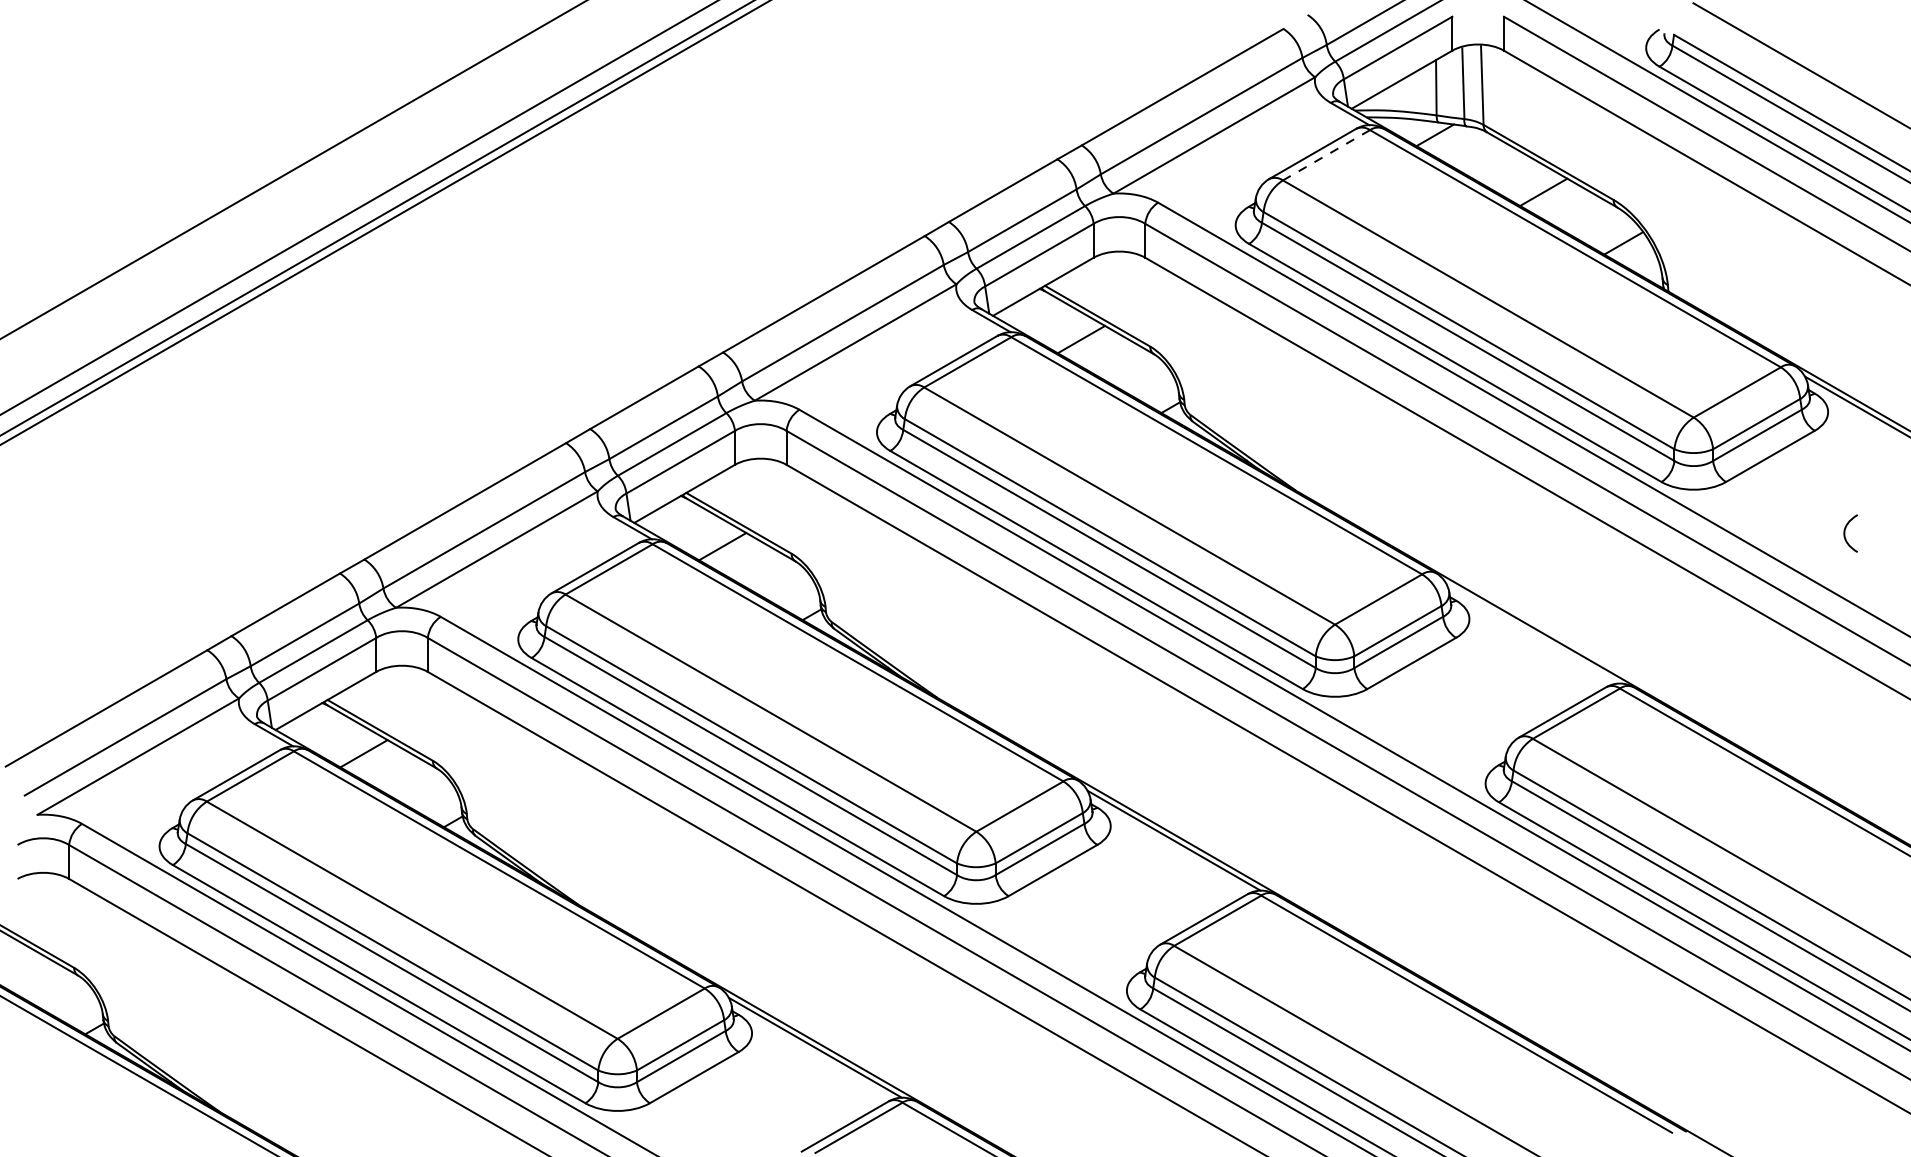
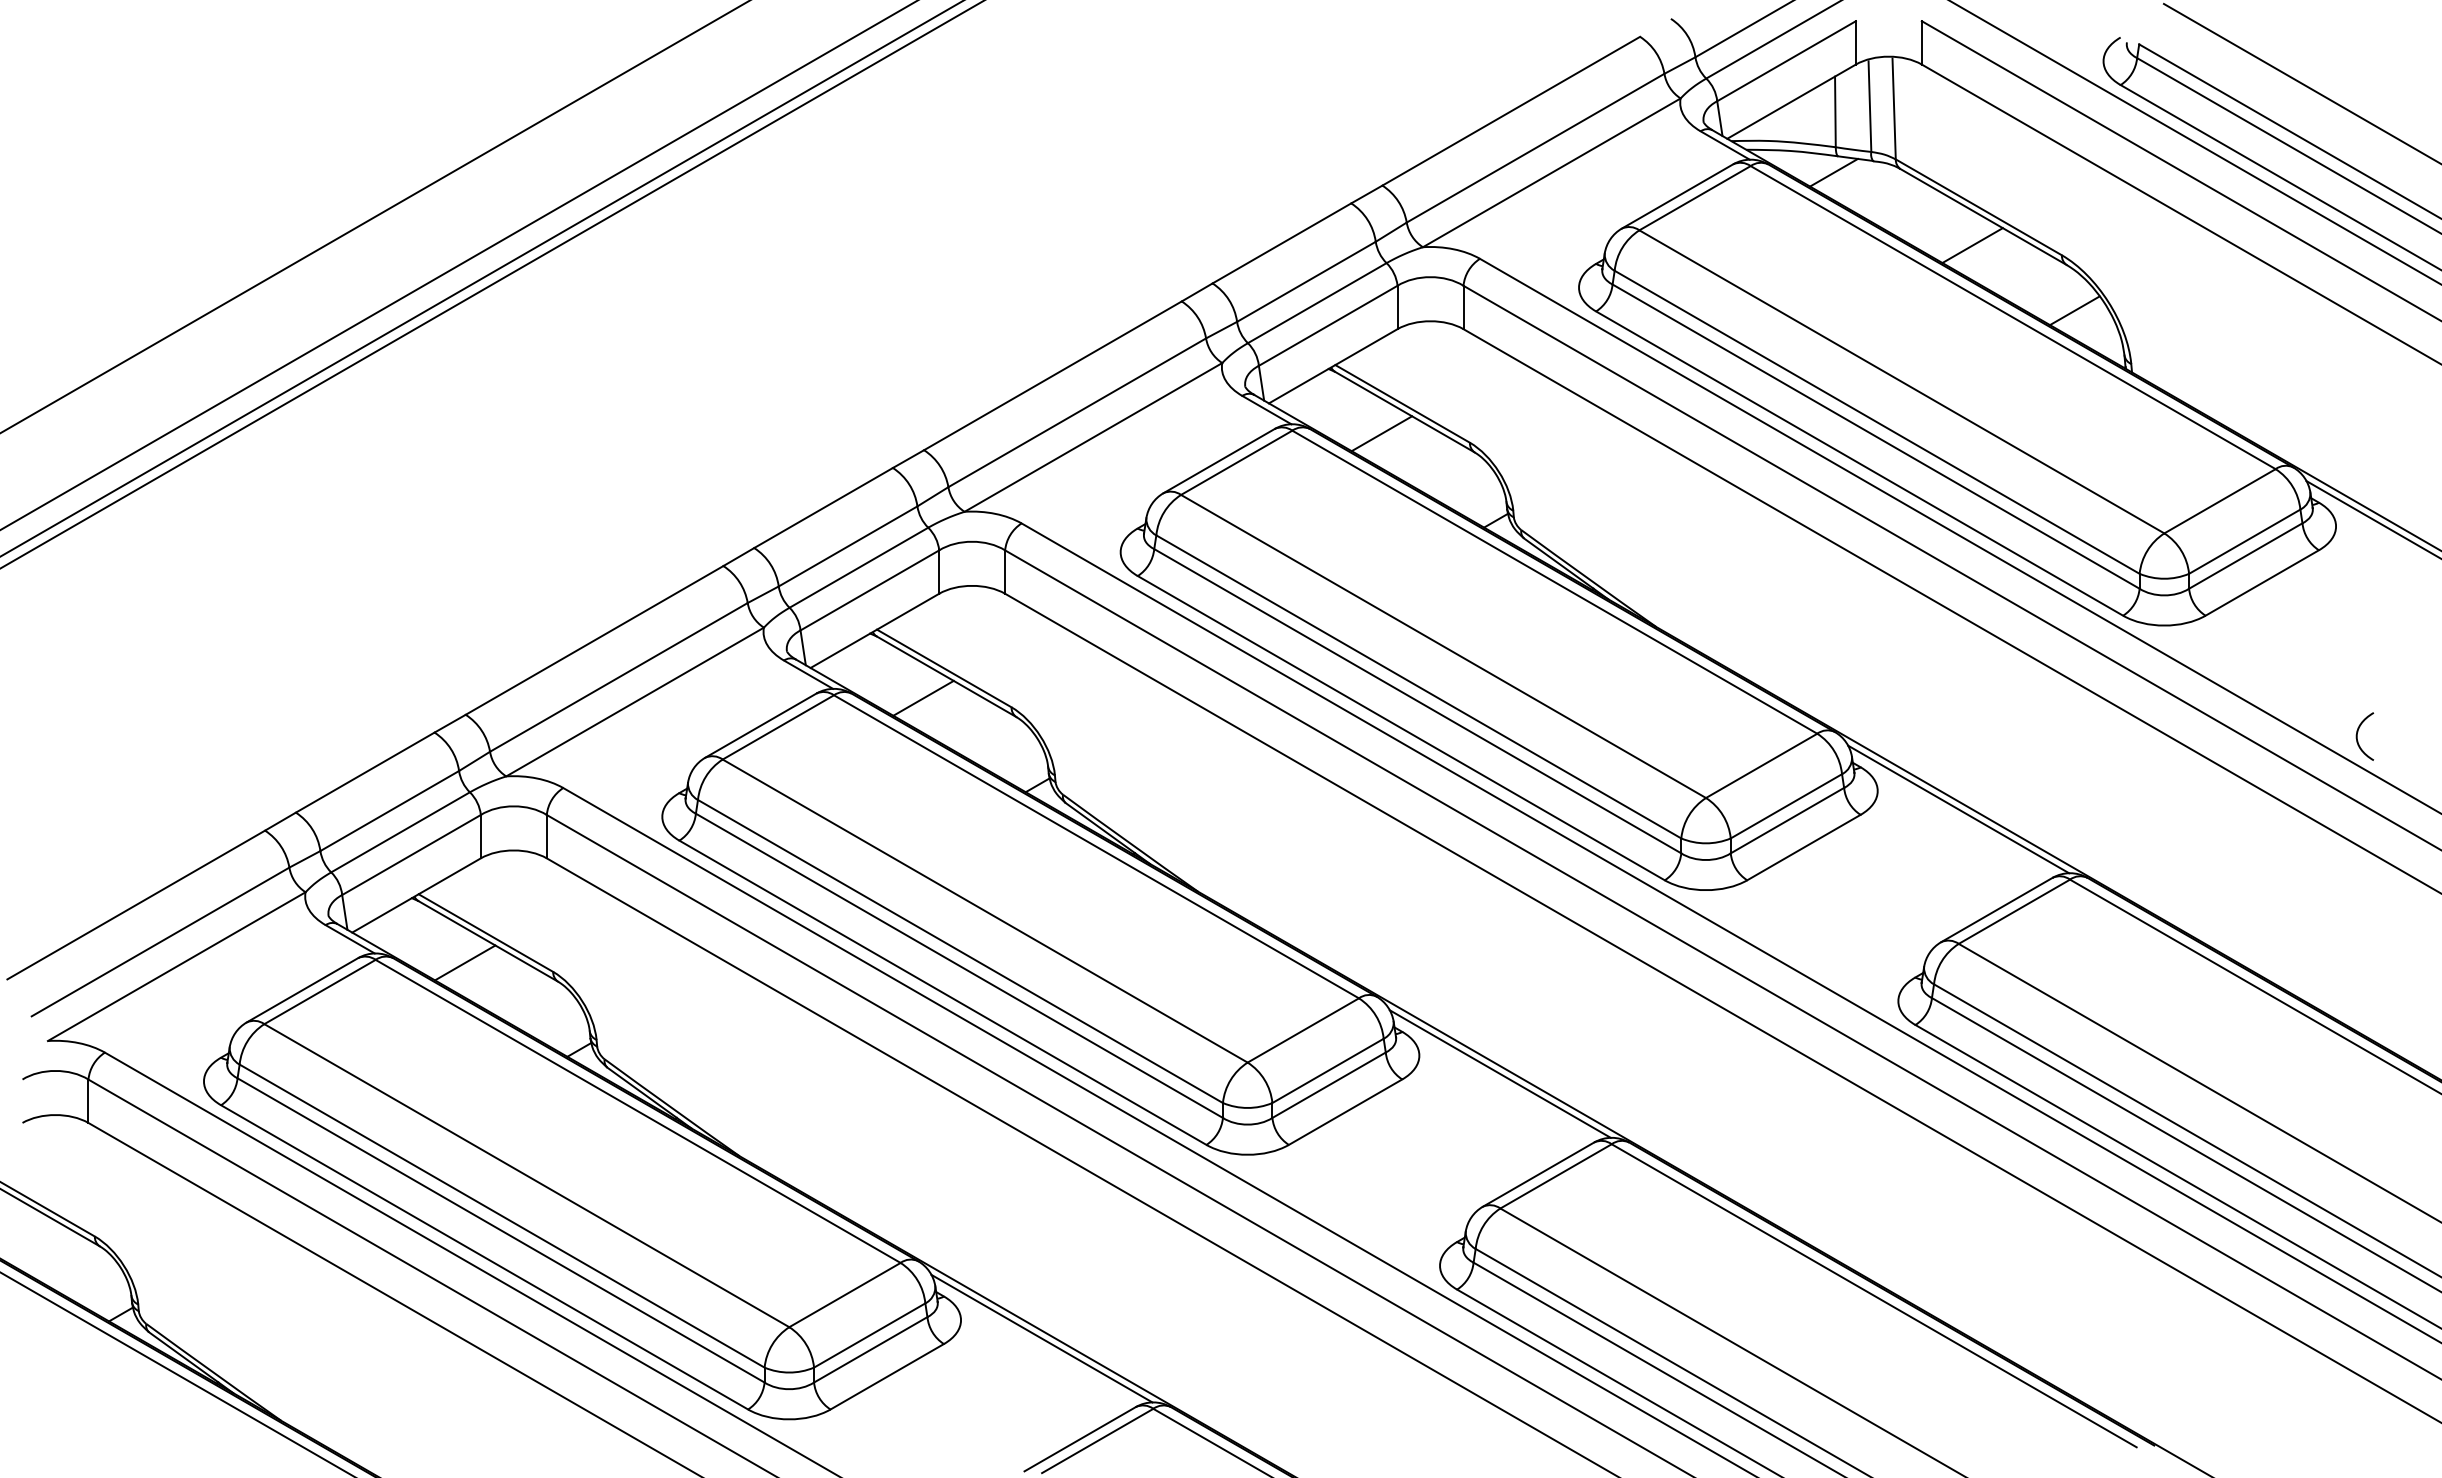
line: (1326, 155) -> (1694, 198), dashed -> solid
curve: (1844, 533) -> (2357, 736), moved
line: (1532, 633) -> (1958, 809), added

